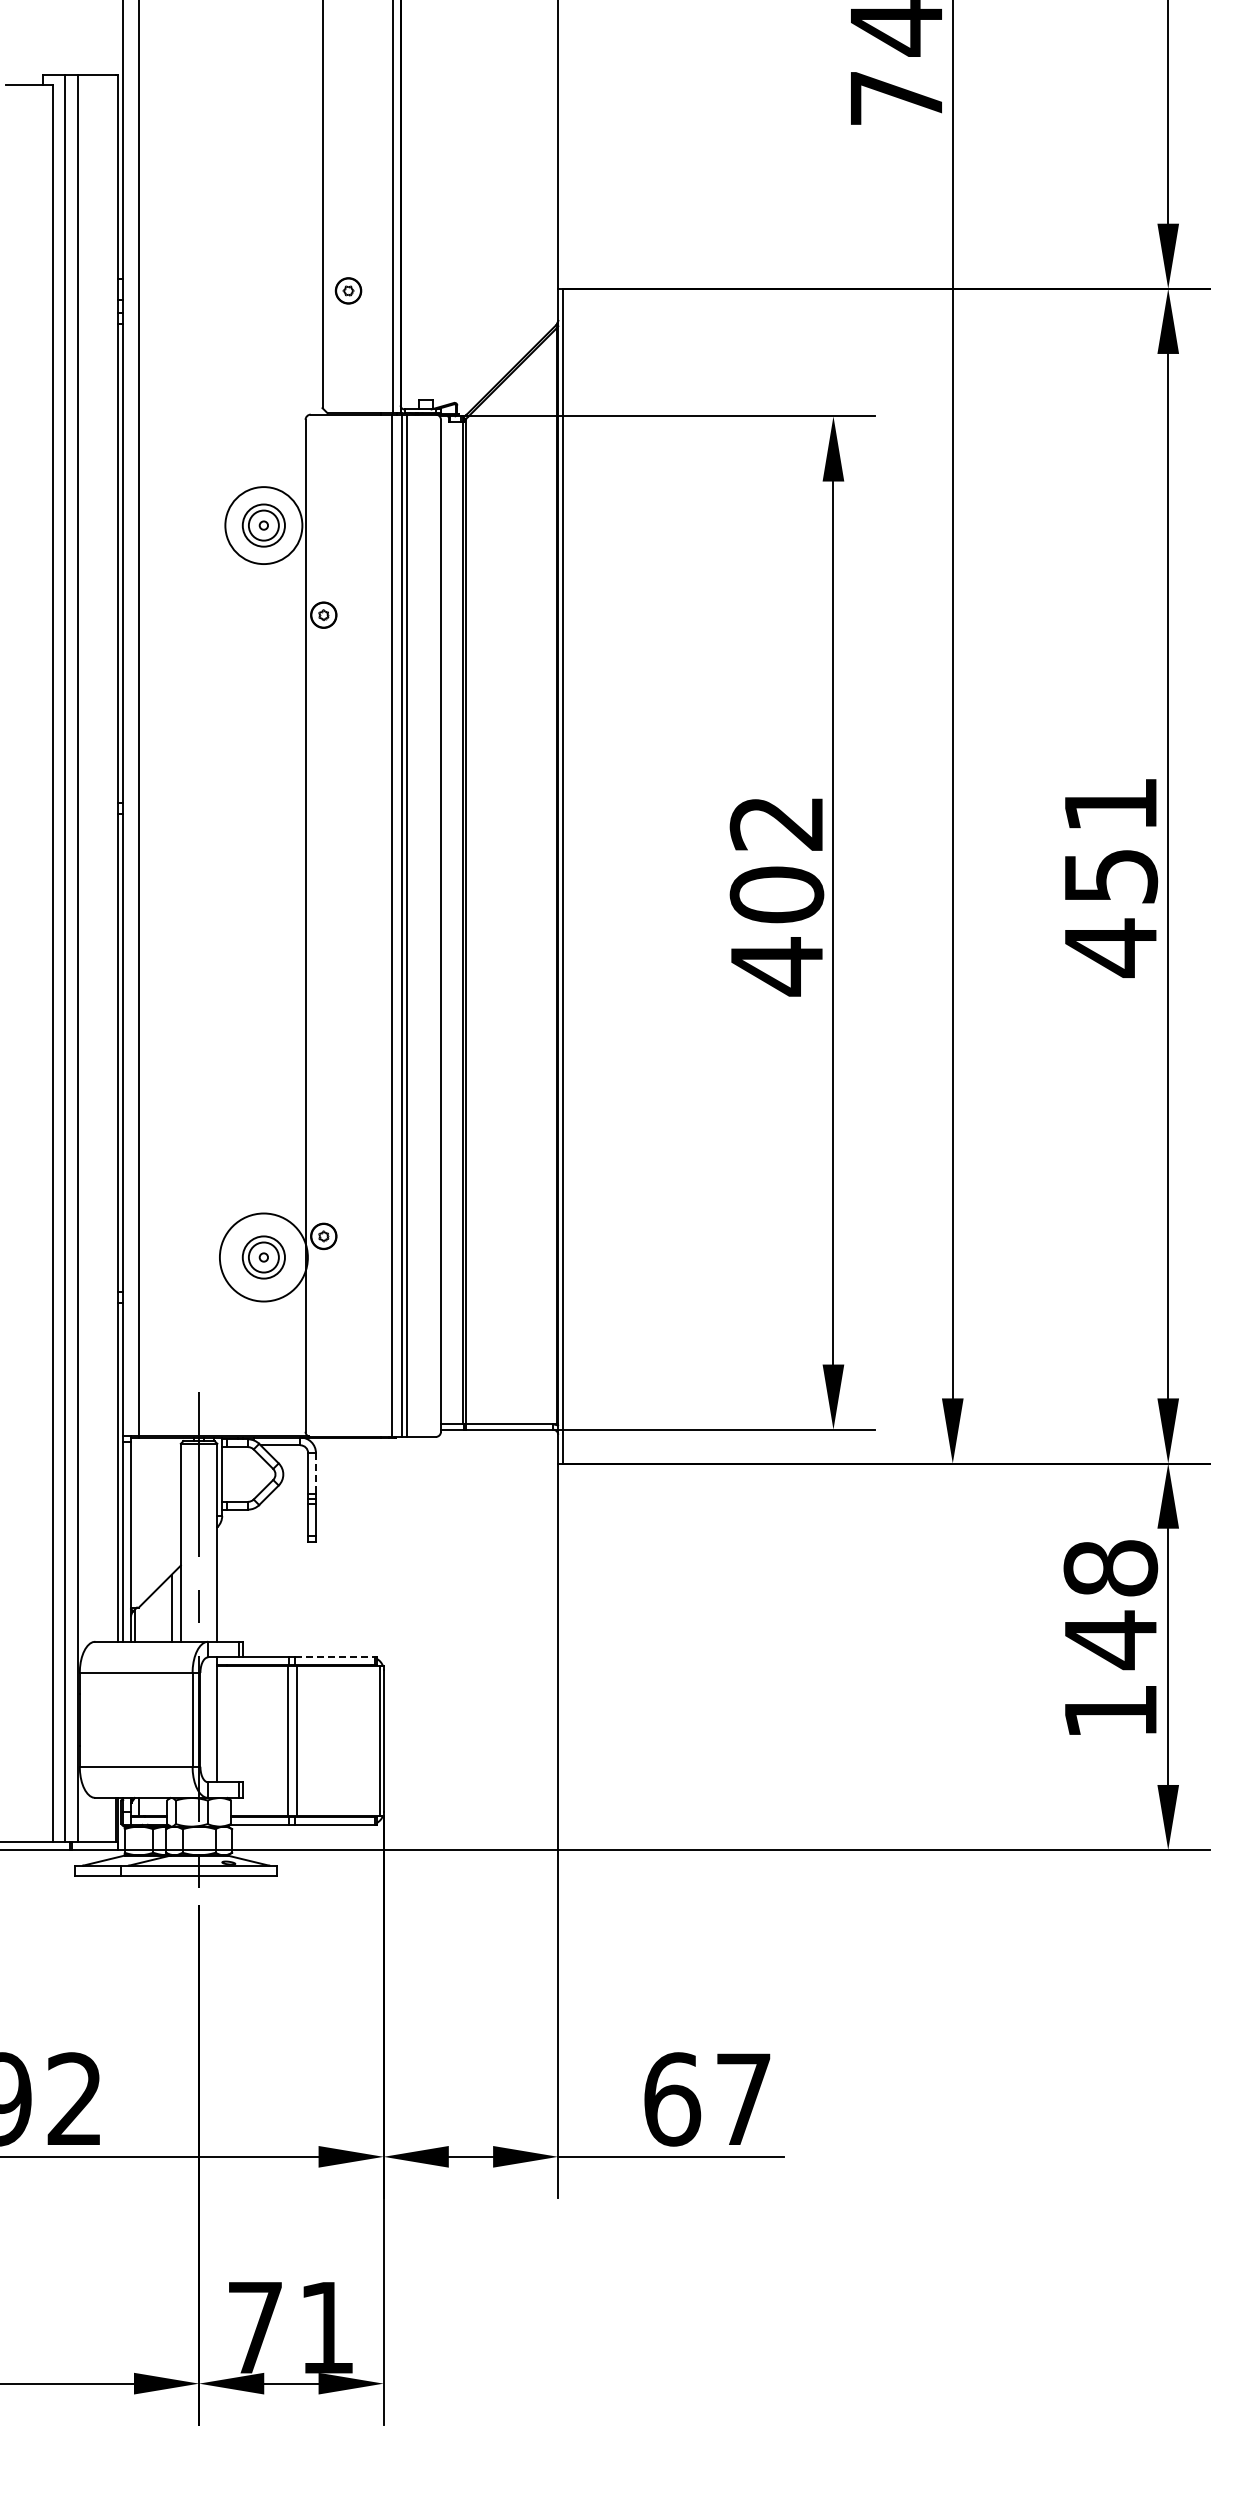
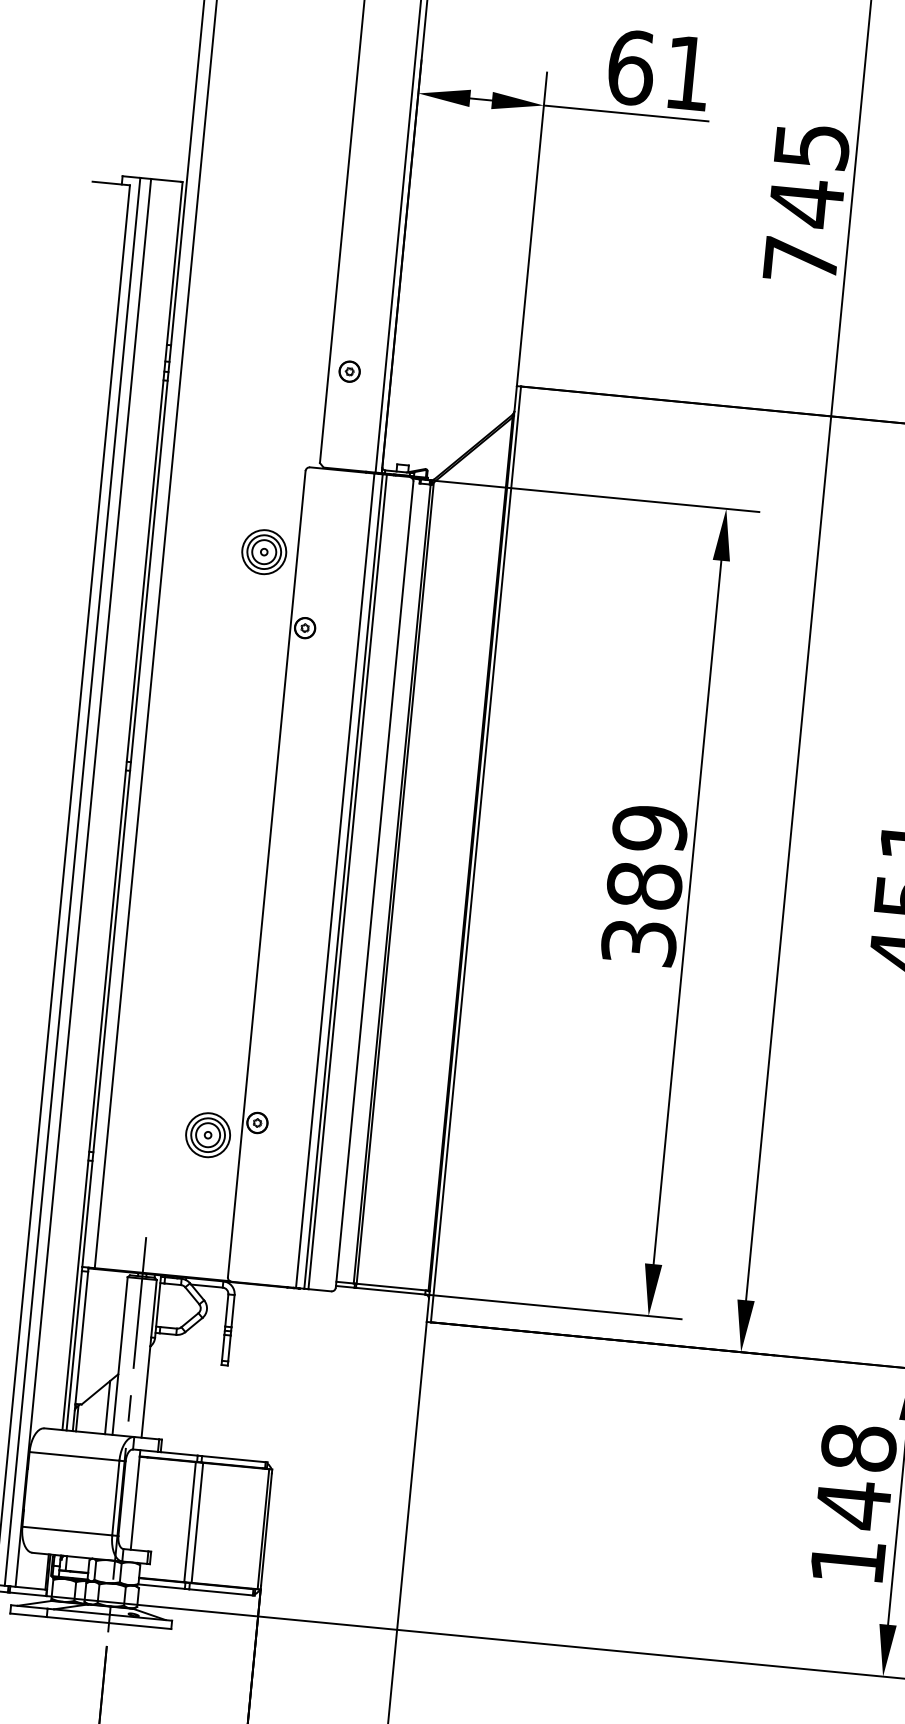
circle: (263, 525) -> (263, 552), size x0.71
text: (776, 895) -> (644, 886), 402 -> 389
circle: (263, 1257) -> (207, 1135), size x0.62
line: (315, 1473) -> (232, 1311), dashed -> solid
line: (334, 1657) -> (233, 1459), dashed -> solid

